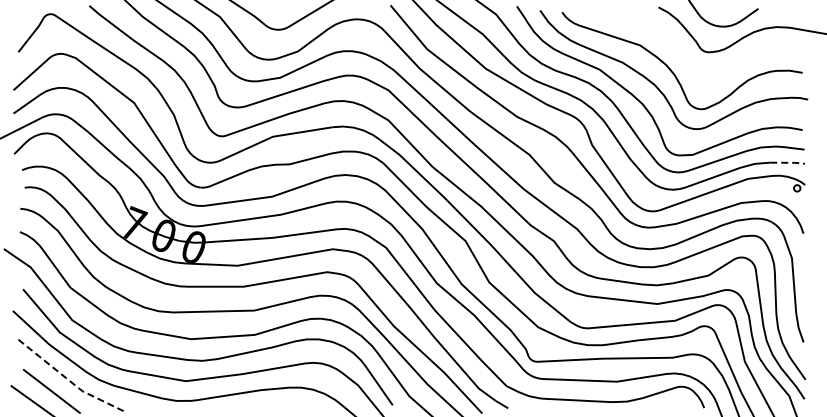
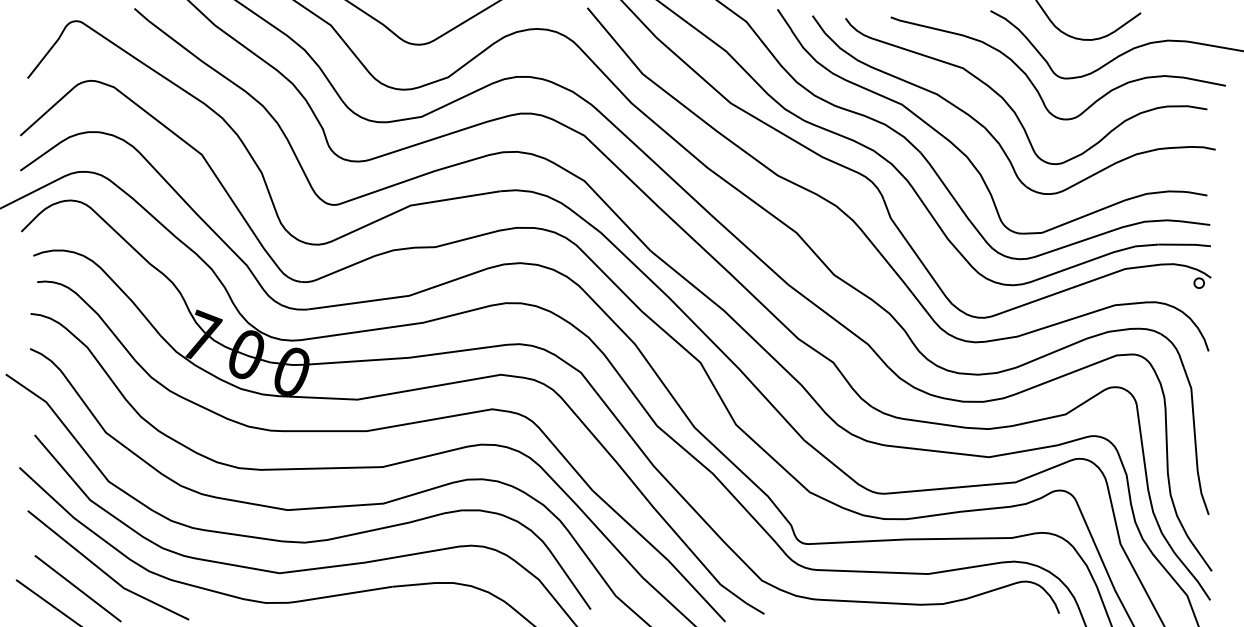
curve: (687, 55) -> (1034, 83), added
line: (788, 162) -> (1186, 244), dashed -> solid
line: (70, 381) -> (106, 573), dashed -> solid

